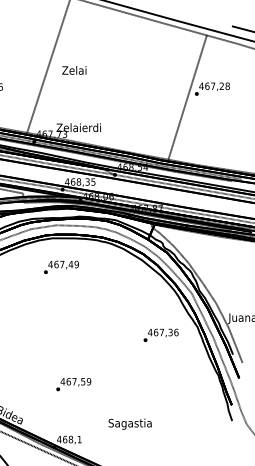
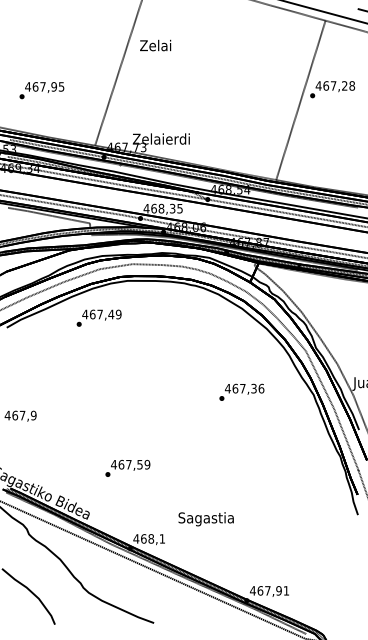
text: (74, 70) -> (155, 45), moved
text: (60, 266) -> (98, 317), moved
text: (160, 334) -> (241, 391), moved
text: (73, 383) -> (127, 467), moved
text: (129, 424) -> (205, 519), moved

